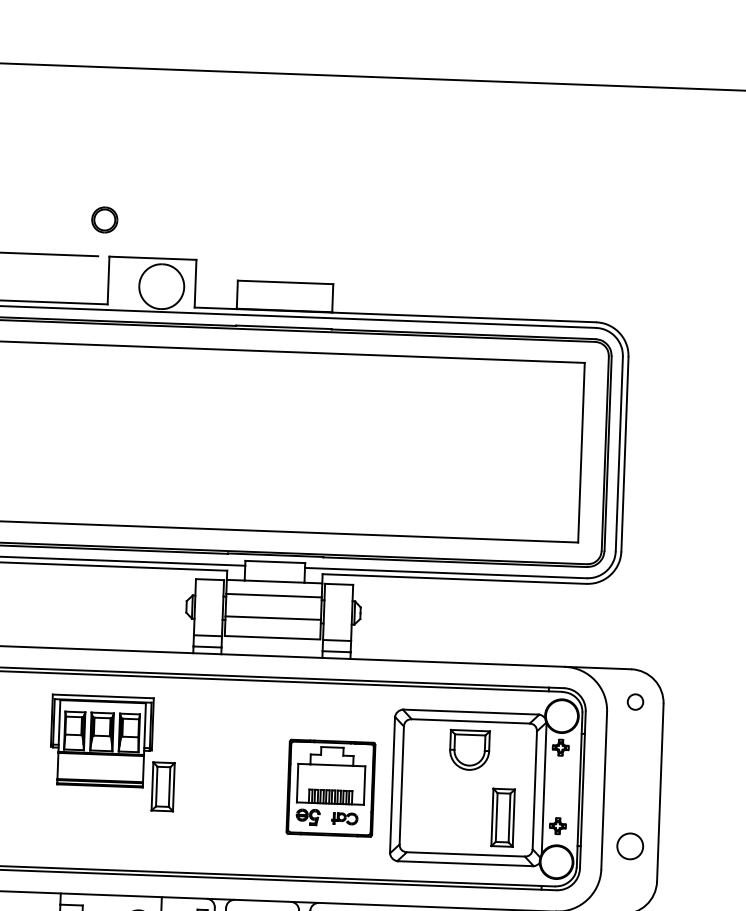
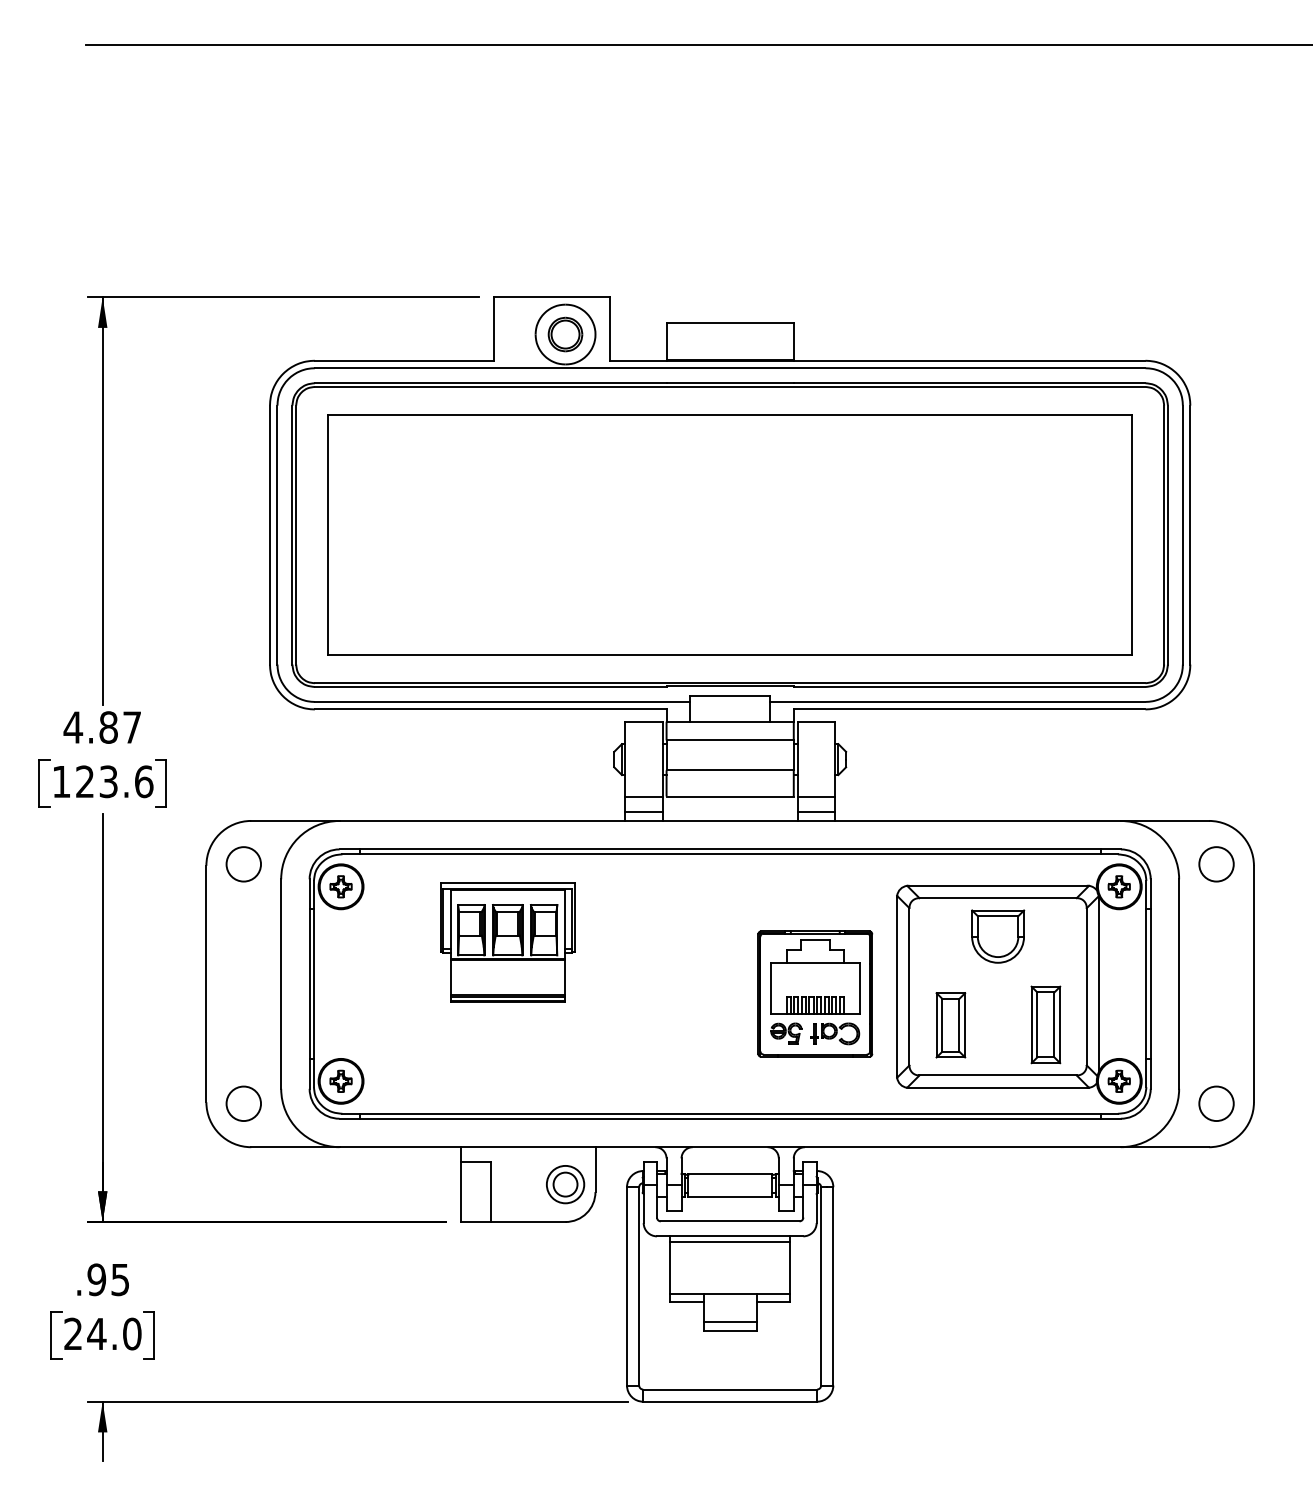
part: (104, 219) -> (565, 334), moved
circle: (635, 702) -> (1216, 864), size x1.67
part: (560, 747) -> (1118, 886), moved
part: (162, 786) -> (950, 1025), moved
part: (345, 818) -> (835, 1033), size x1.43
part: (557, 825) -> (1118, 1080), moved
circle: (630, 846) -> (1216, 1103), moved

